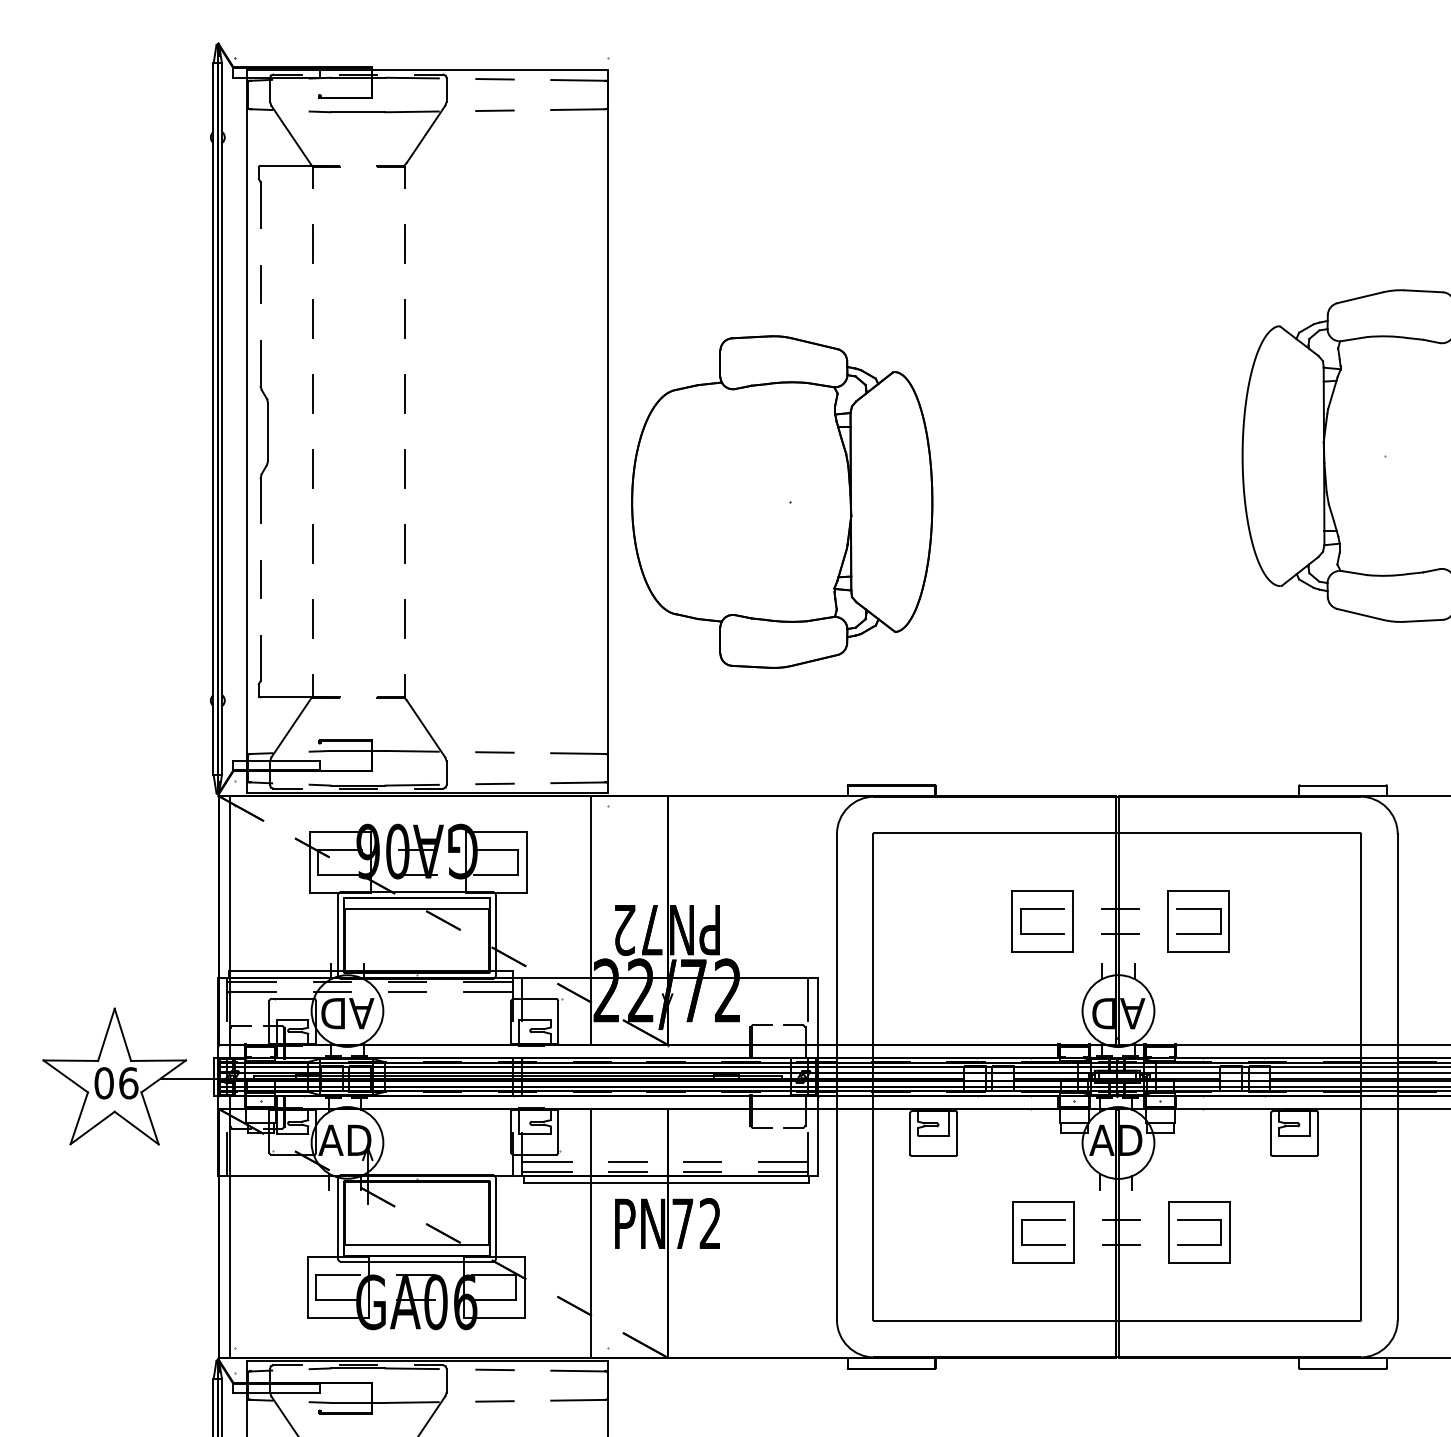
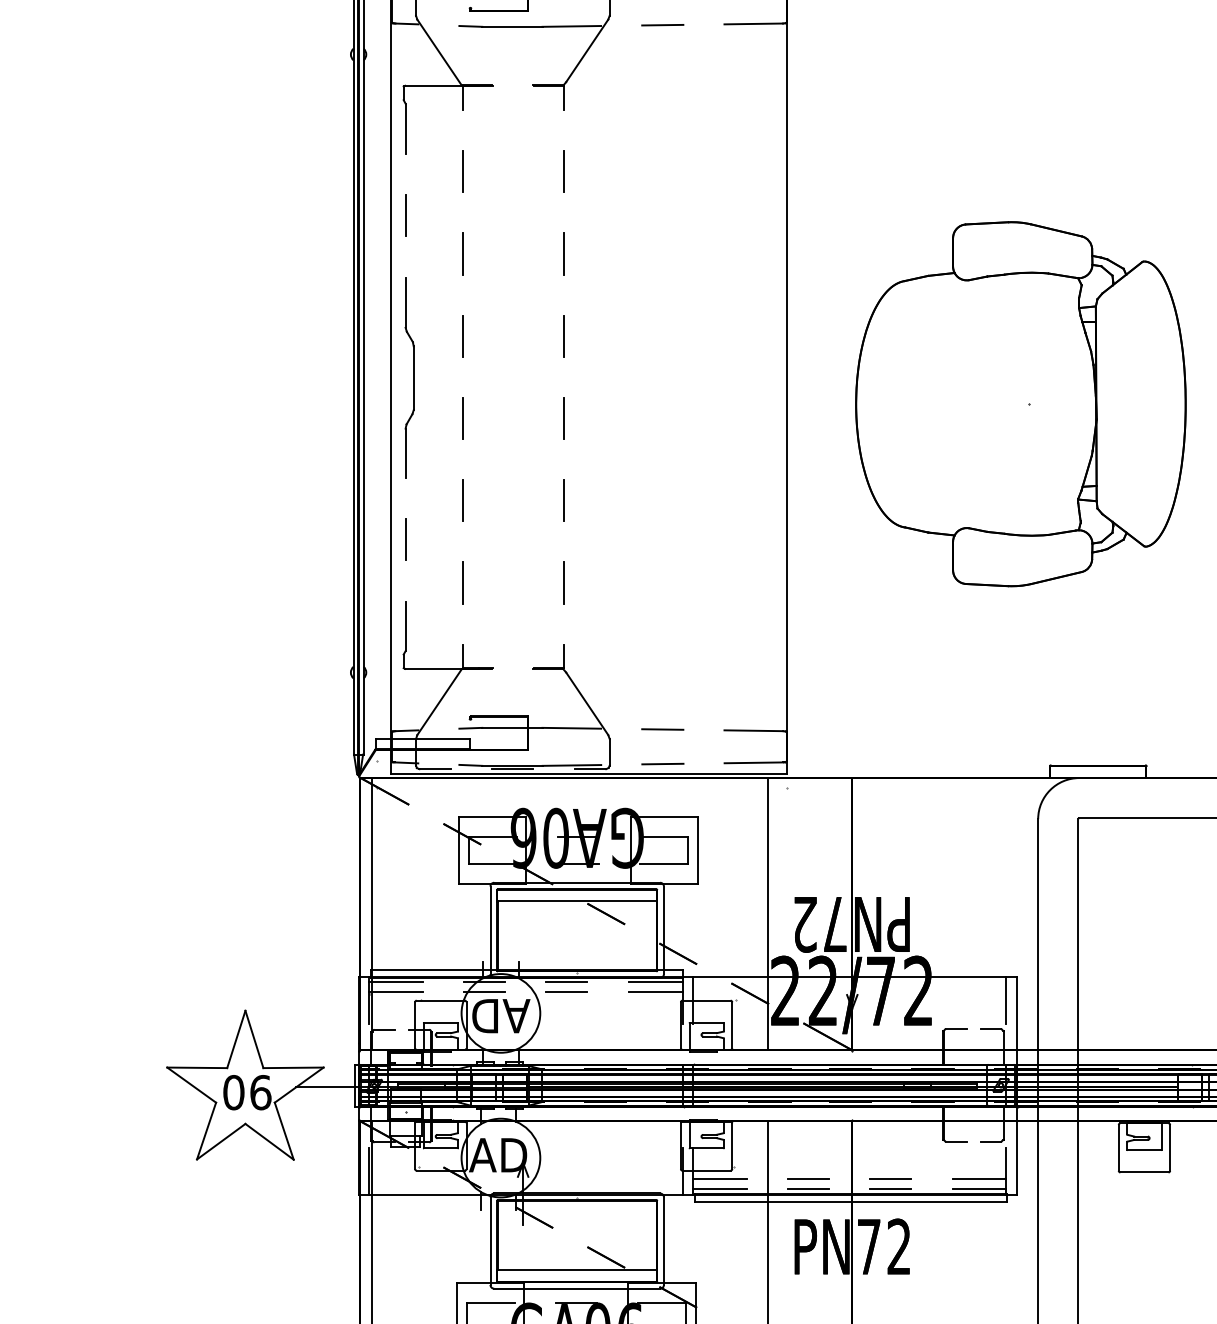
part: (782, 501) -> (1021, 403), moved

